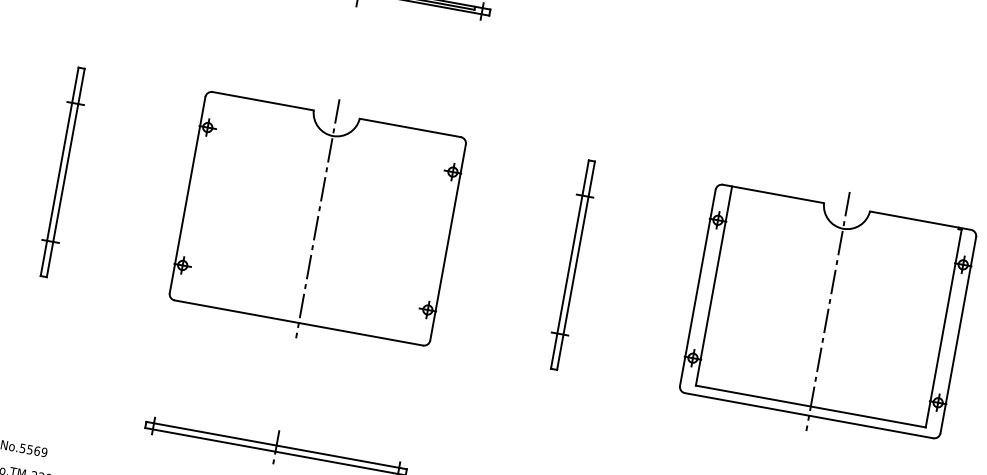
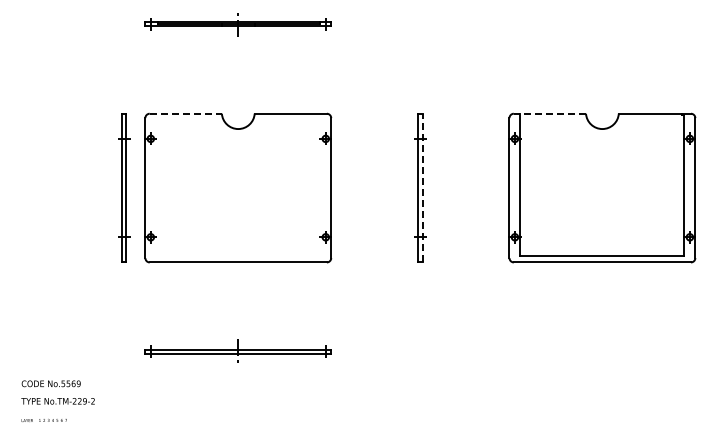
line: (264, 101) -> (186, 113), solid -> dashed
part: (63, 171) -> (124, 187), moved
line: (772, 193) -> (549, 113), solid -> dashed
line: (318, 218) -> (238, 187), removed
line: (576, 264) -> (422, 187), solid -> dashed
line: (828, 310) -> (602, 187), removed

